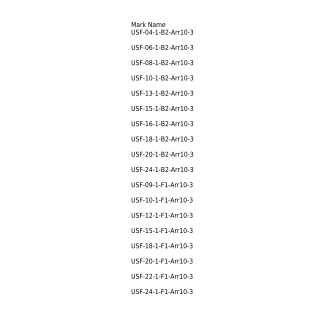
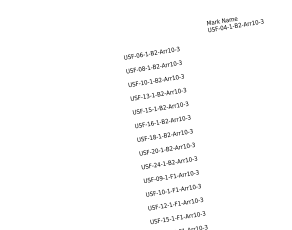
text: (162, 28) -> (235, 22), moved

